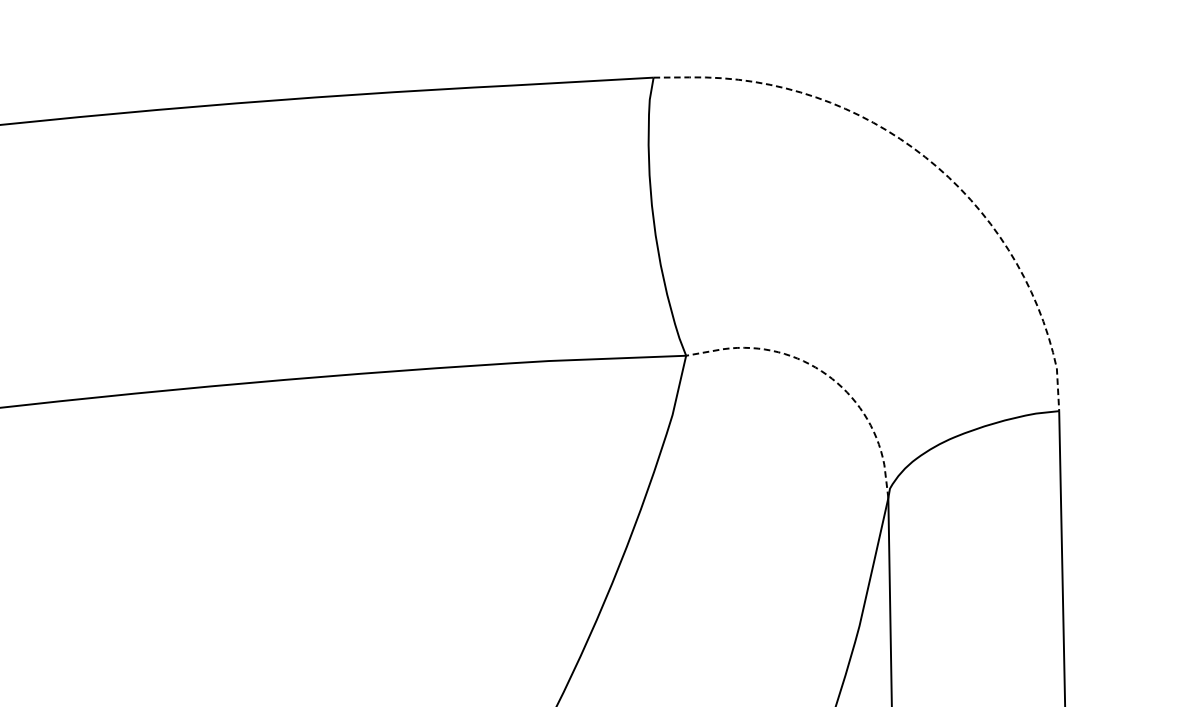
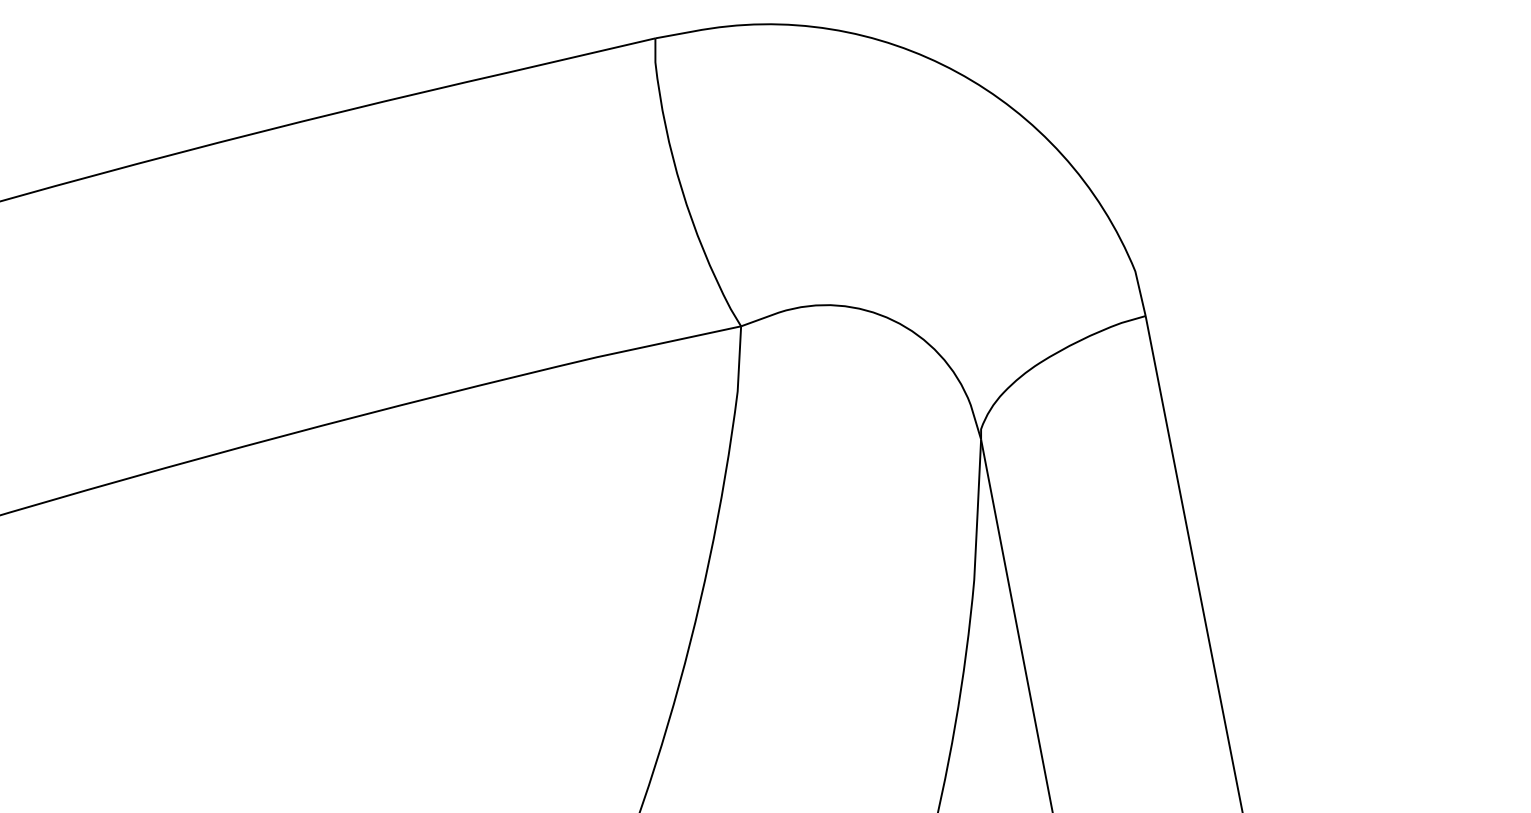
line: (927, 158) -> (959, 73), dashed -> solid
line: (825, 373) -> (891, 319), dashed -> solid

